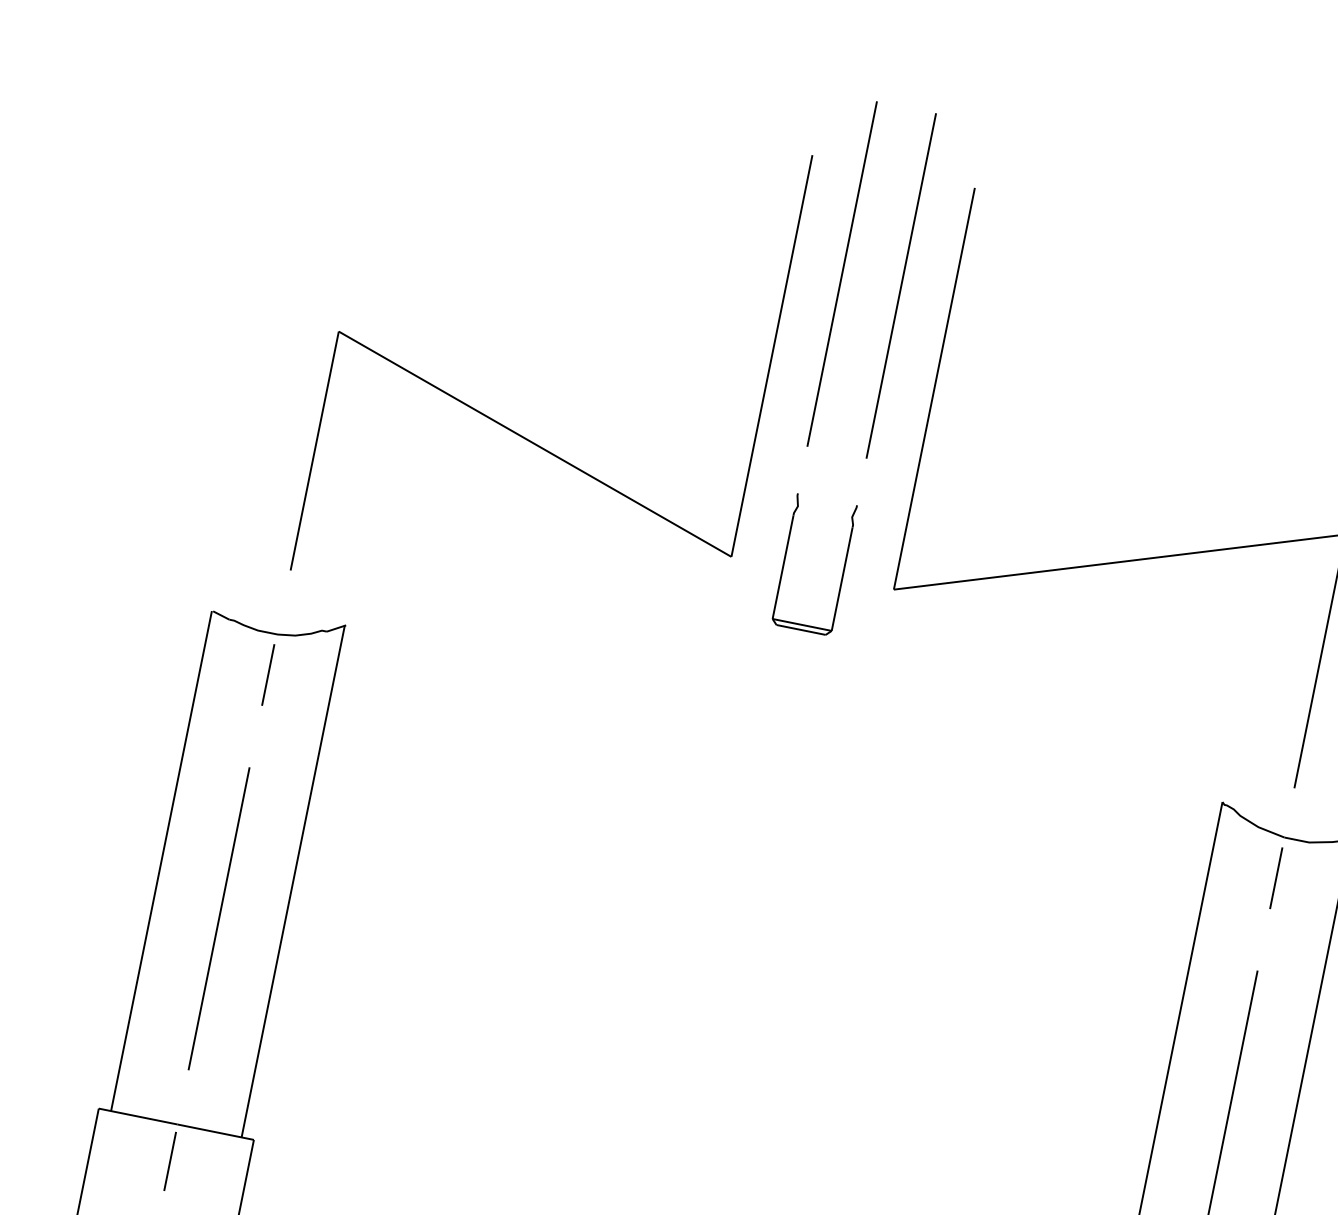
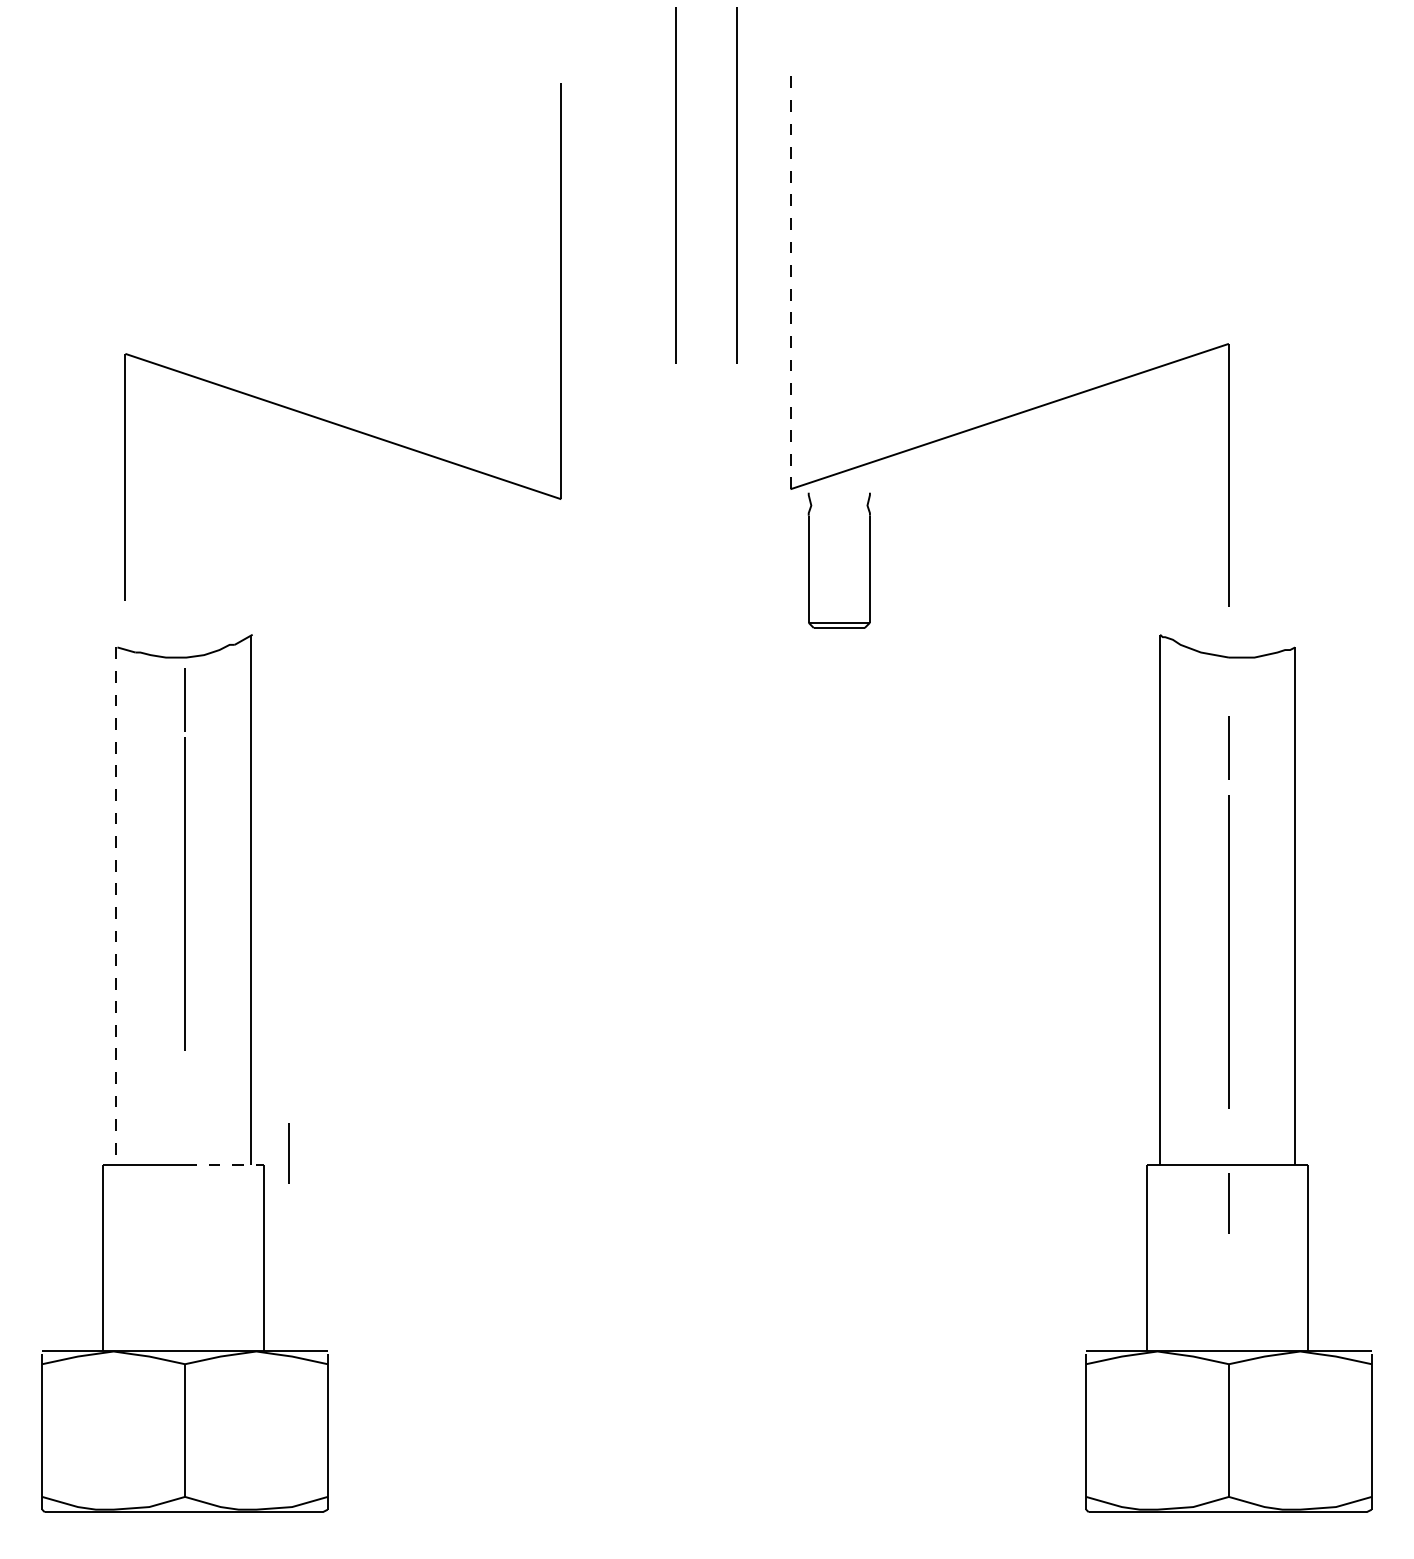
line: (934, 388) -> (790, 280), solid -> dashed
part: (511, 429) -> (316, 416), moved
part: (785, 558) -> (809, 560), moved
line: (161, 861) -> (116, 906), solid -> dashed
line: (1275, 877) -> (1228, 747), moved
line: (218, 917) -> (184, 893), moved
line: (215, 1132) -> (224, 1165), solid -> dashed
line: (169, 1161) -> (288, 1153), moved

